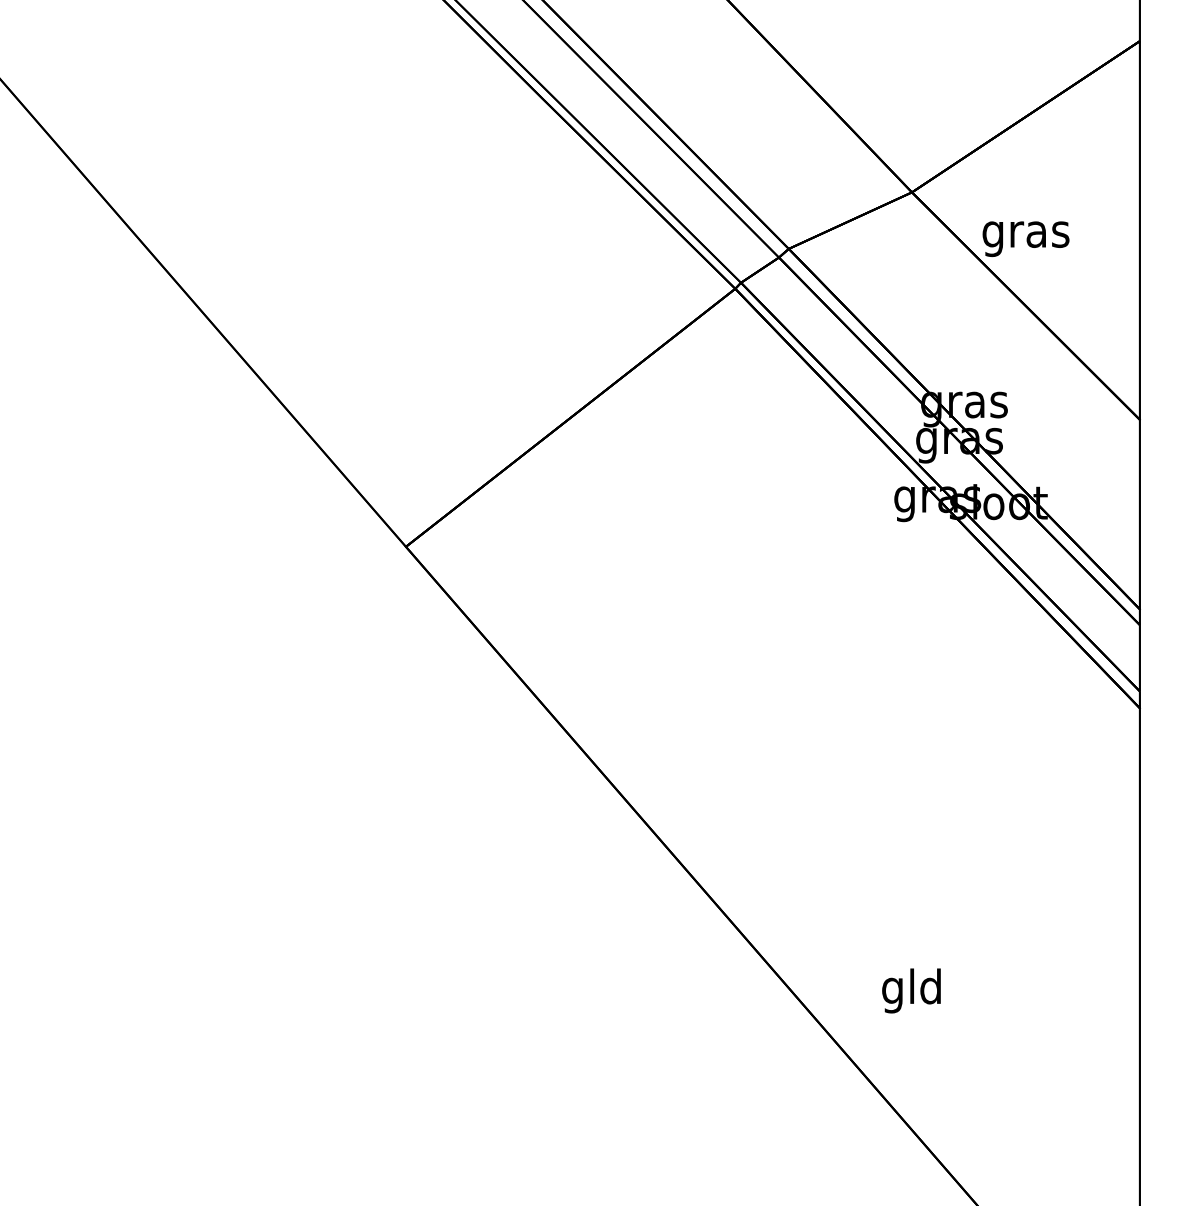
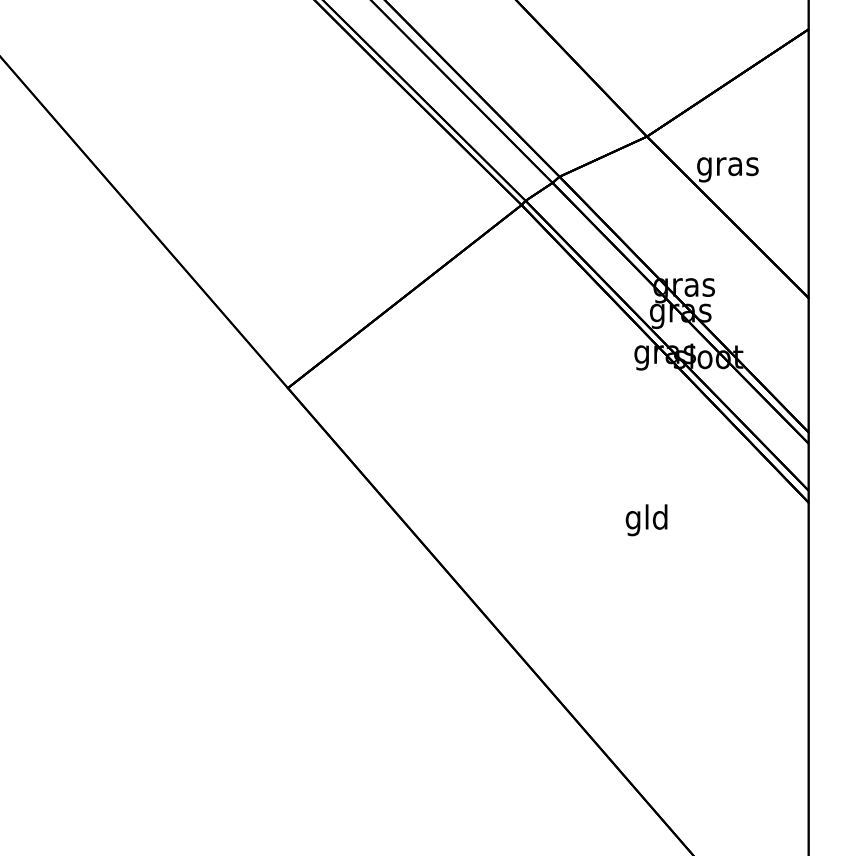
text: (911, 991) -> (646, 520), moved

